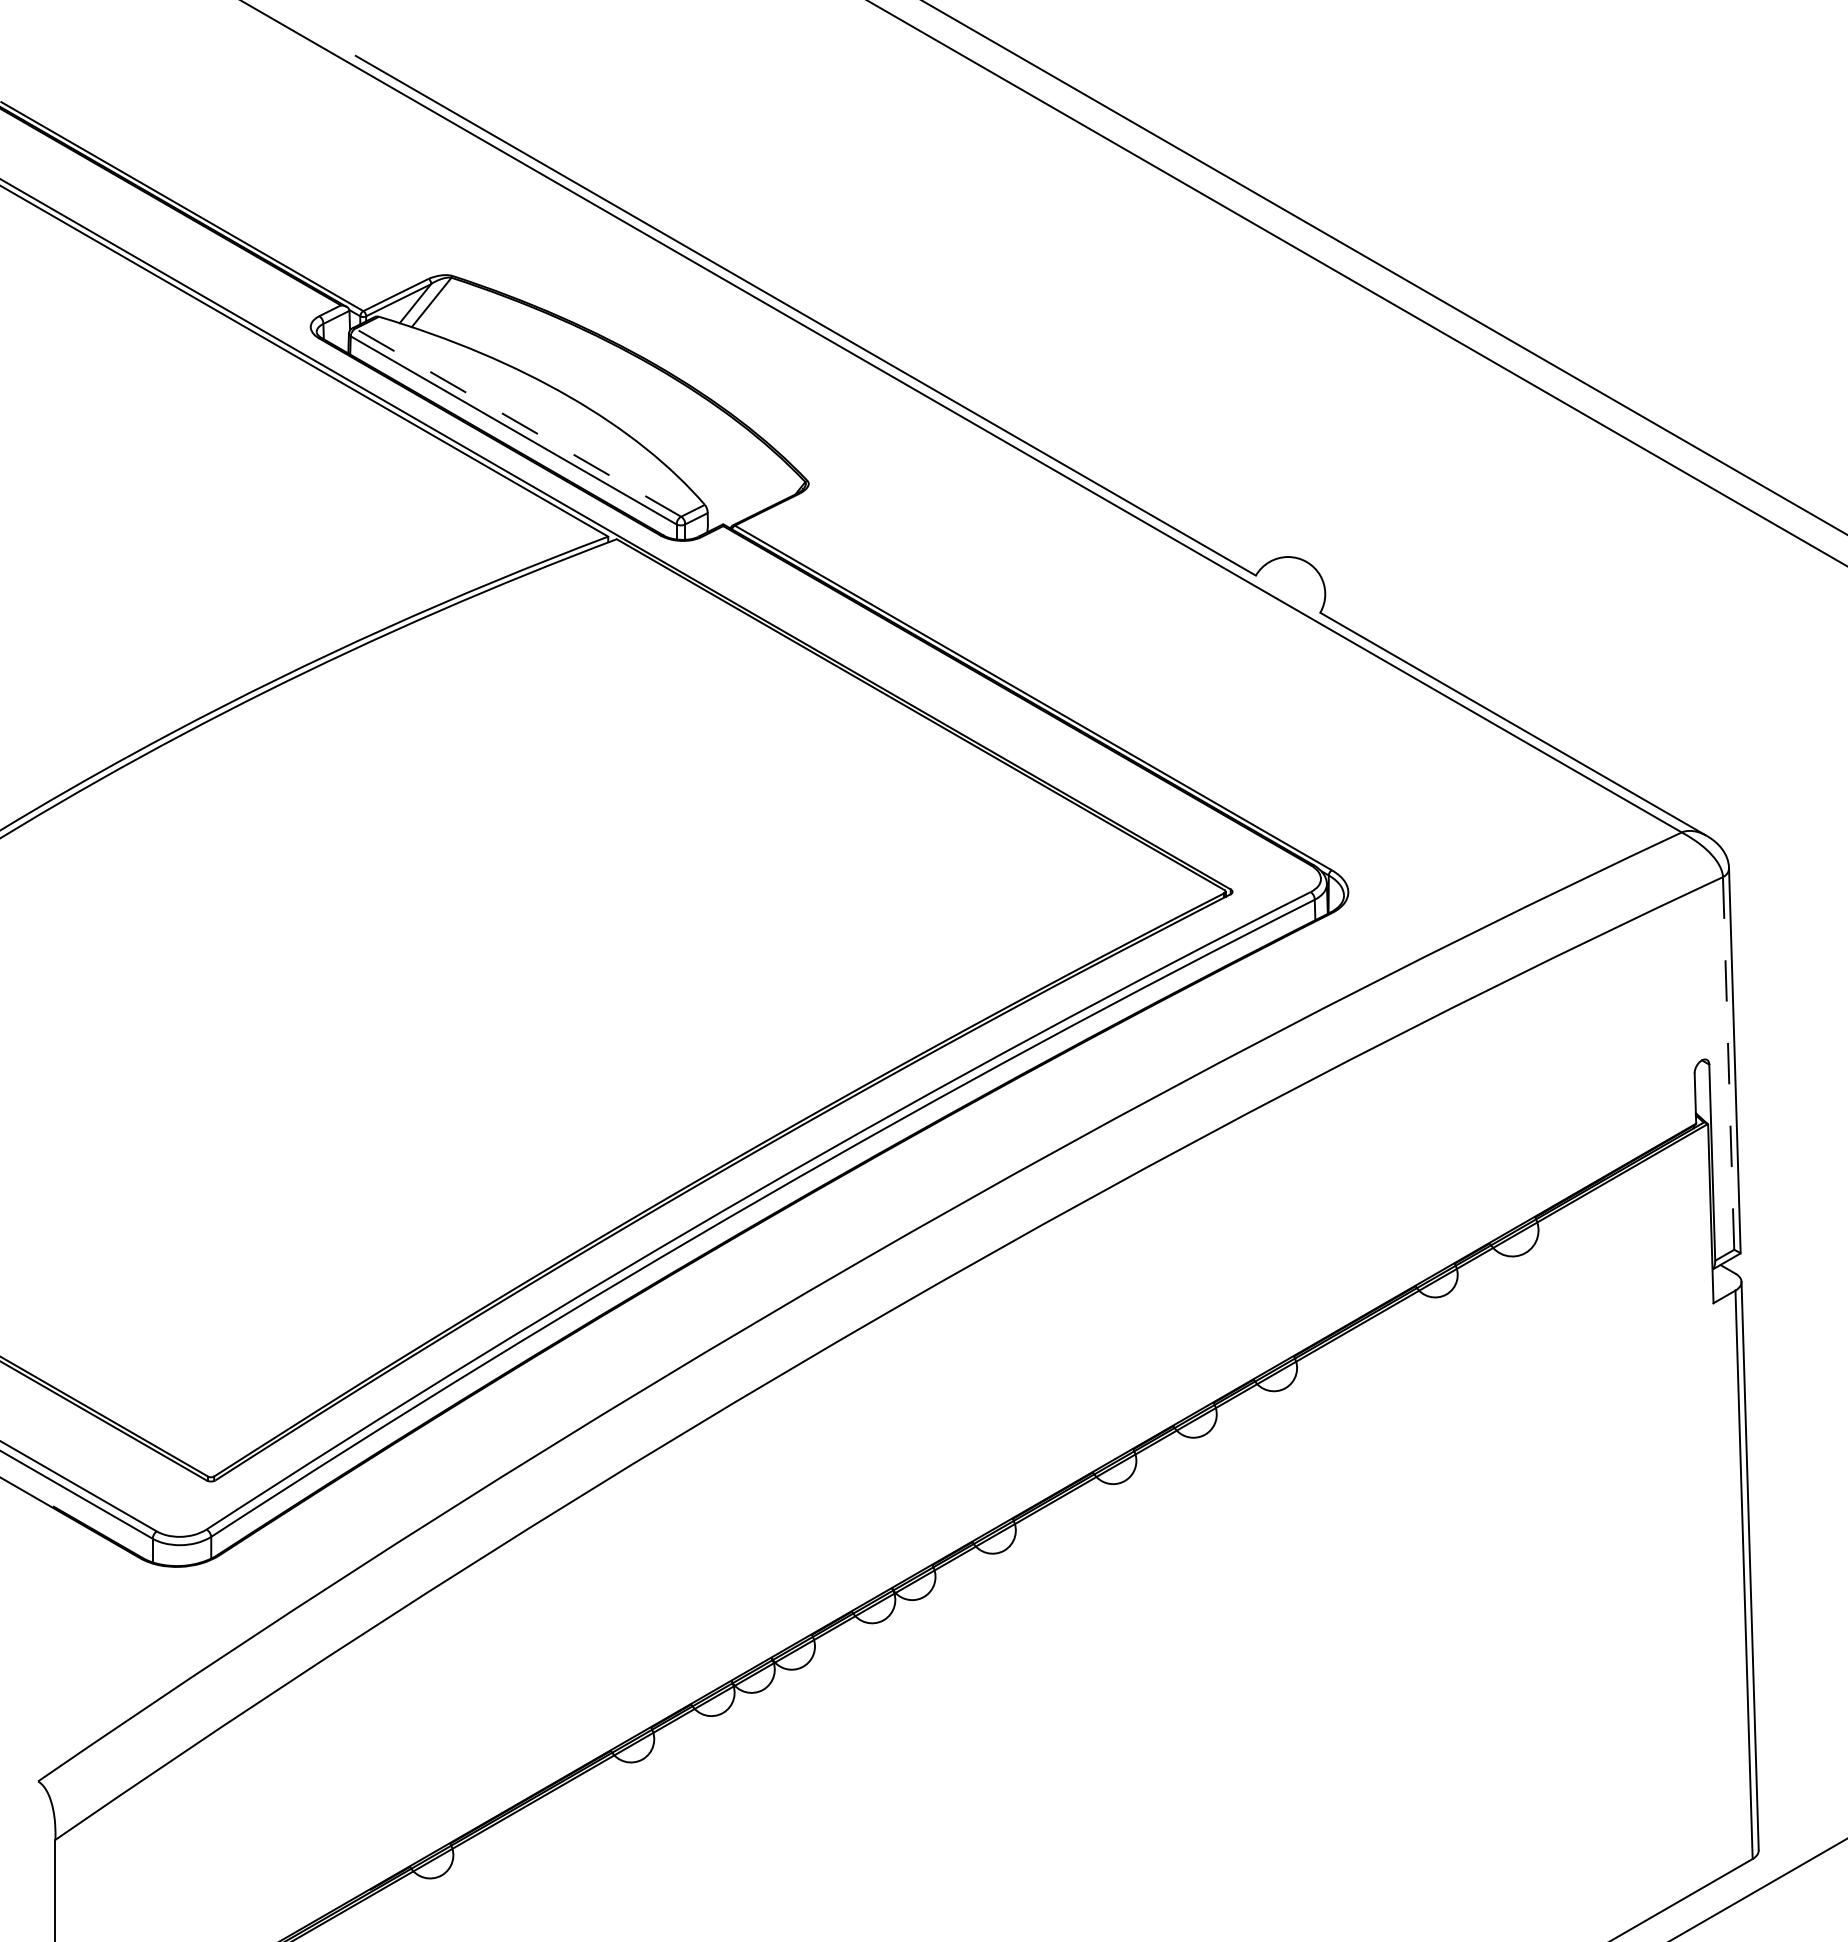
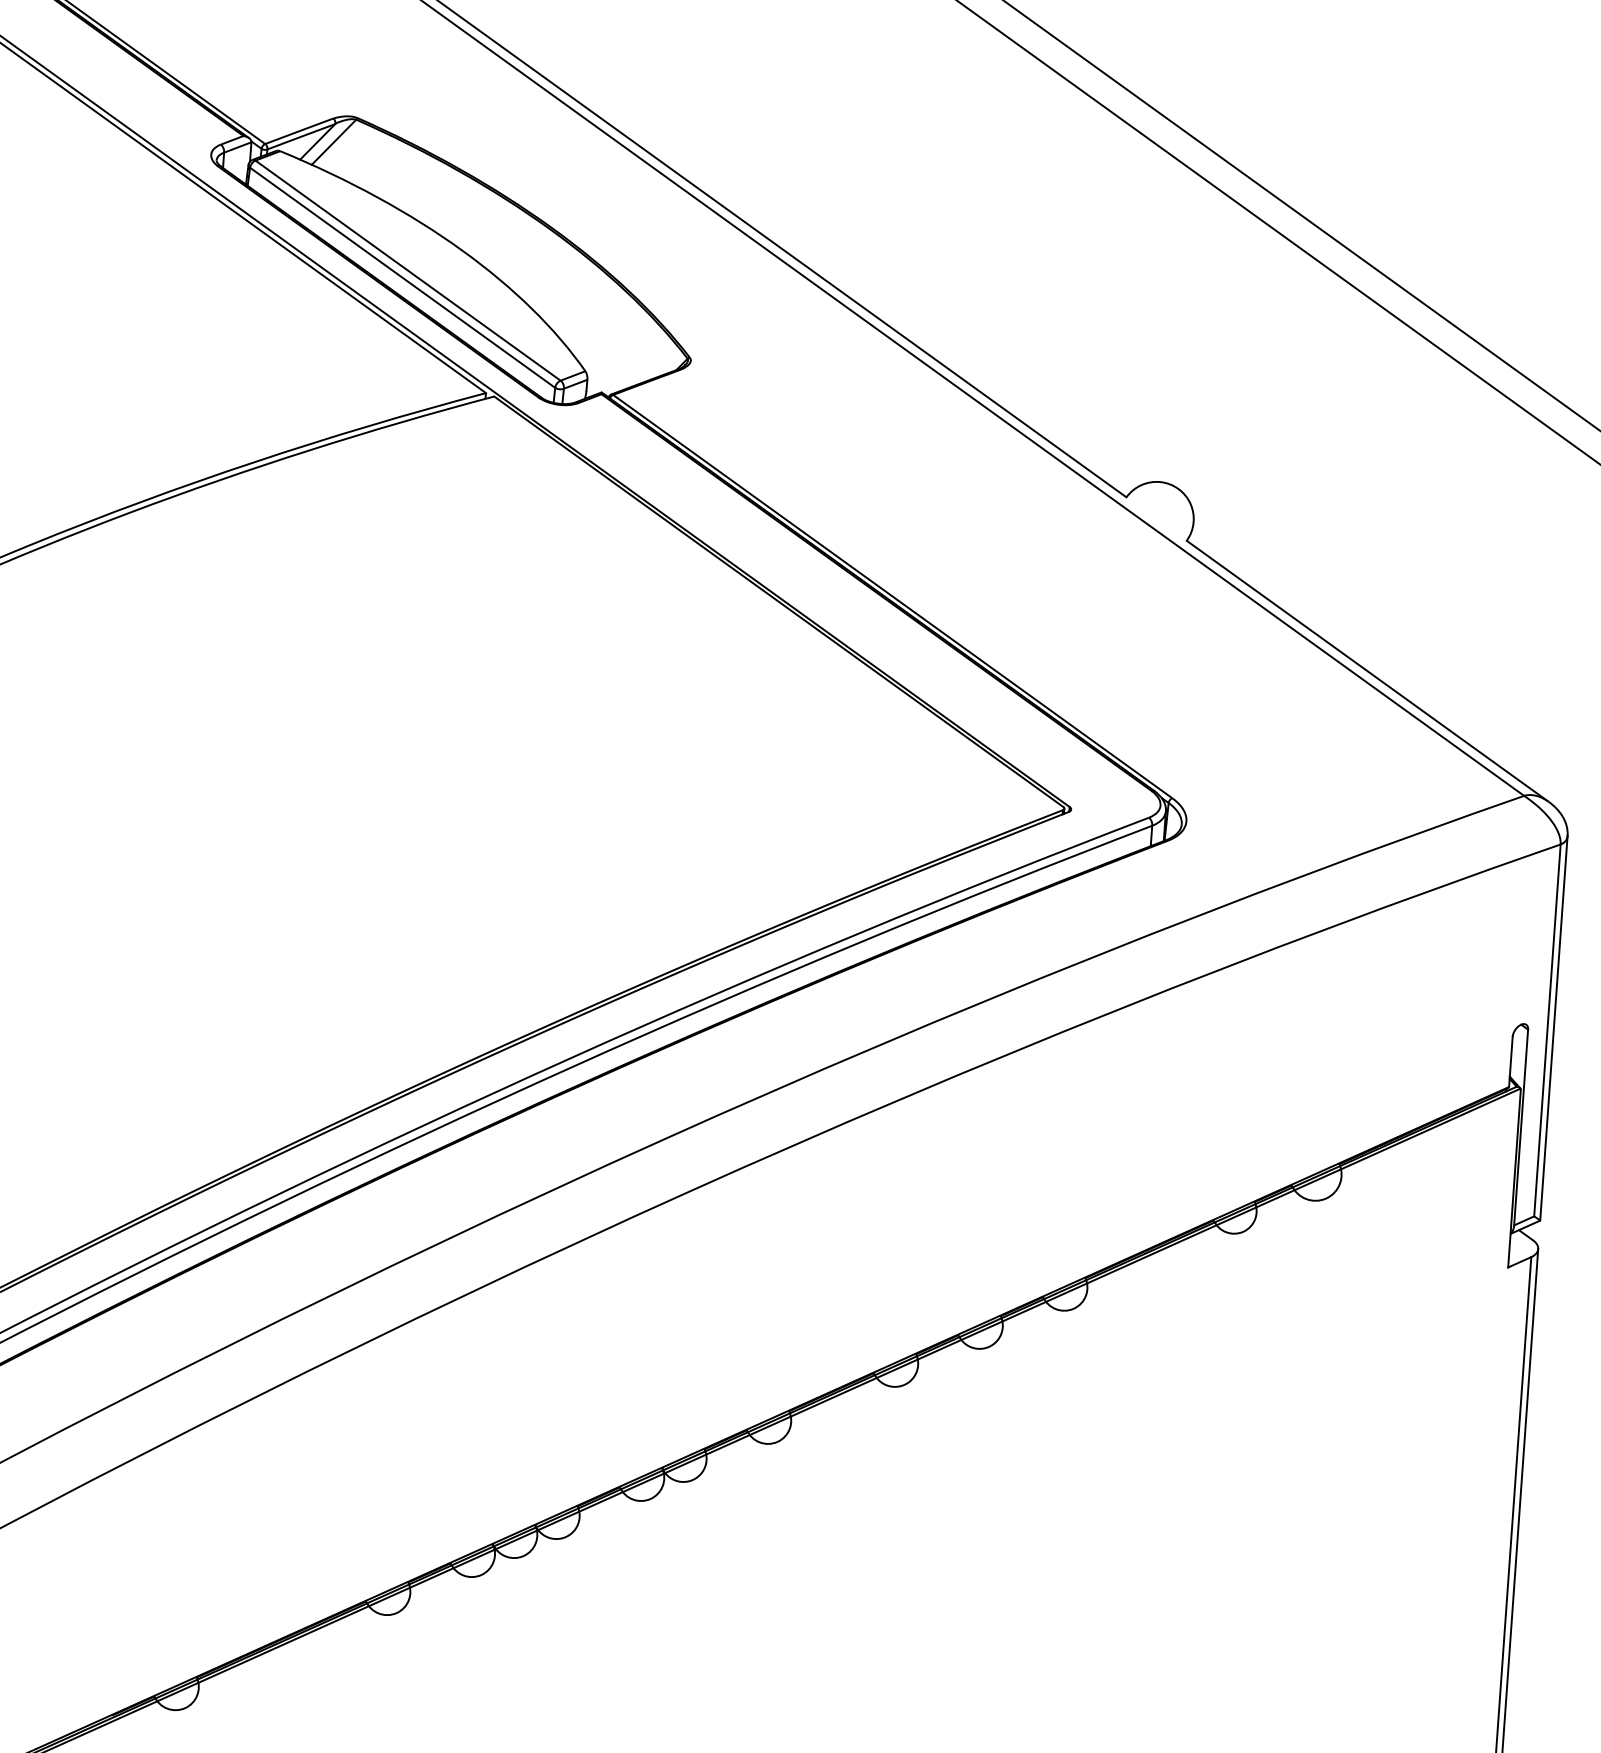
line: (517, 422) -> (407, 270), dashed -> solid
line: (1728, 1062) -> (1547, 1029), dashed -> solid

